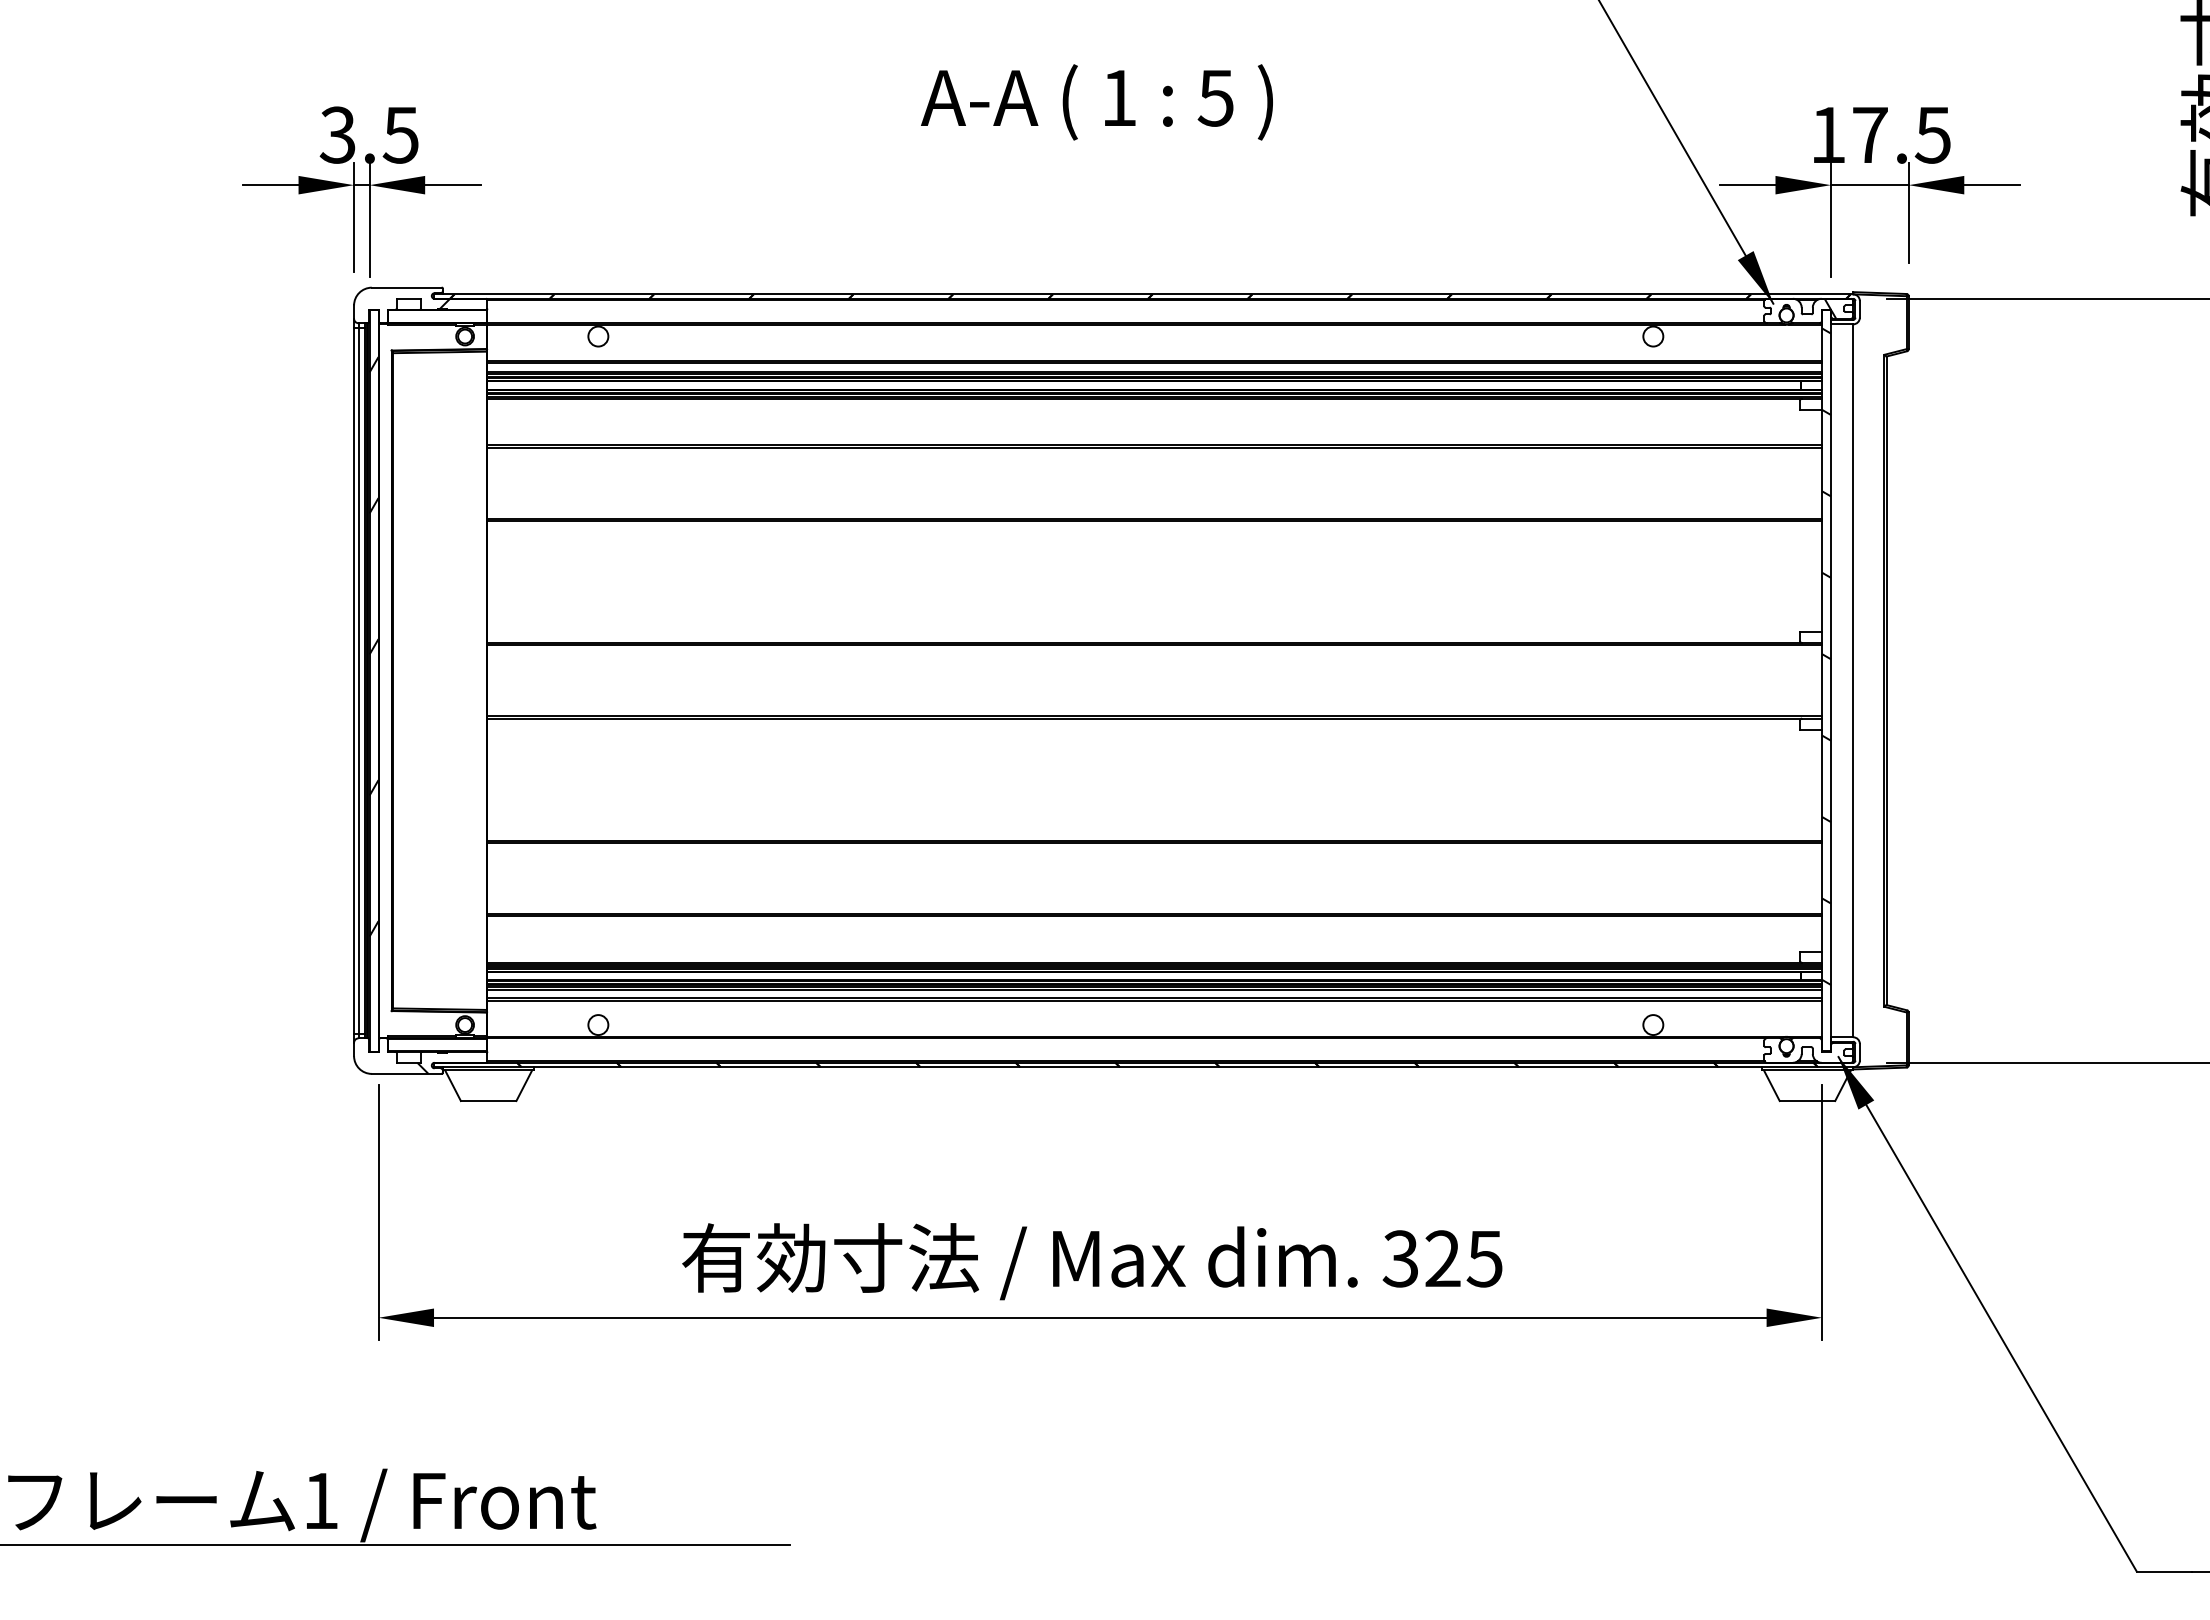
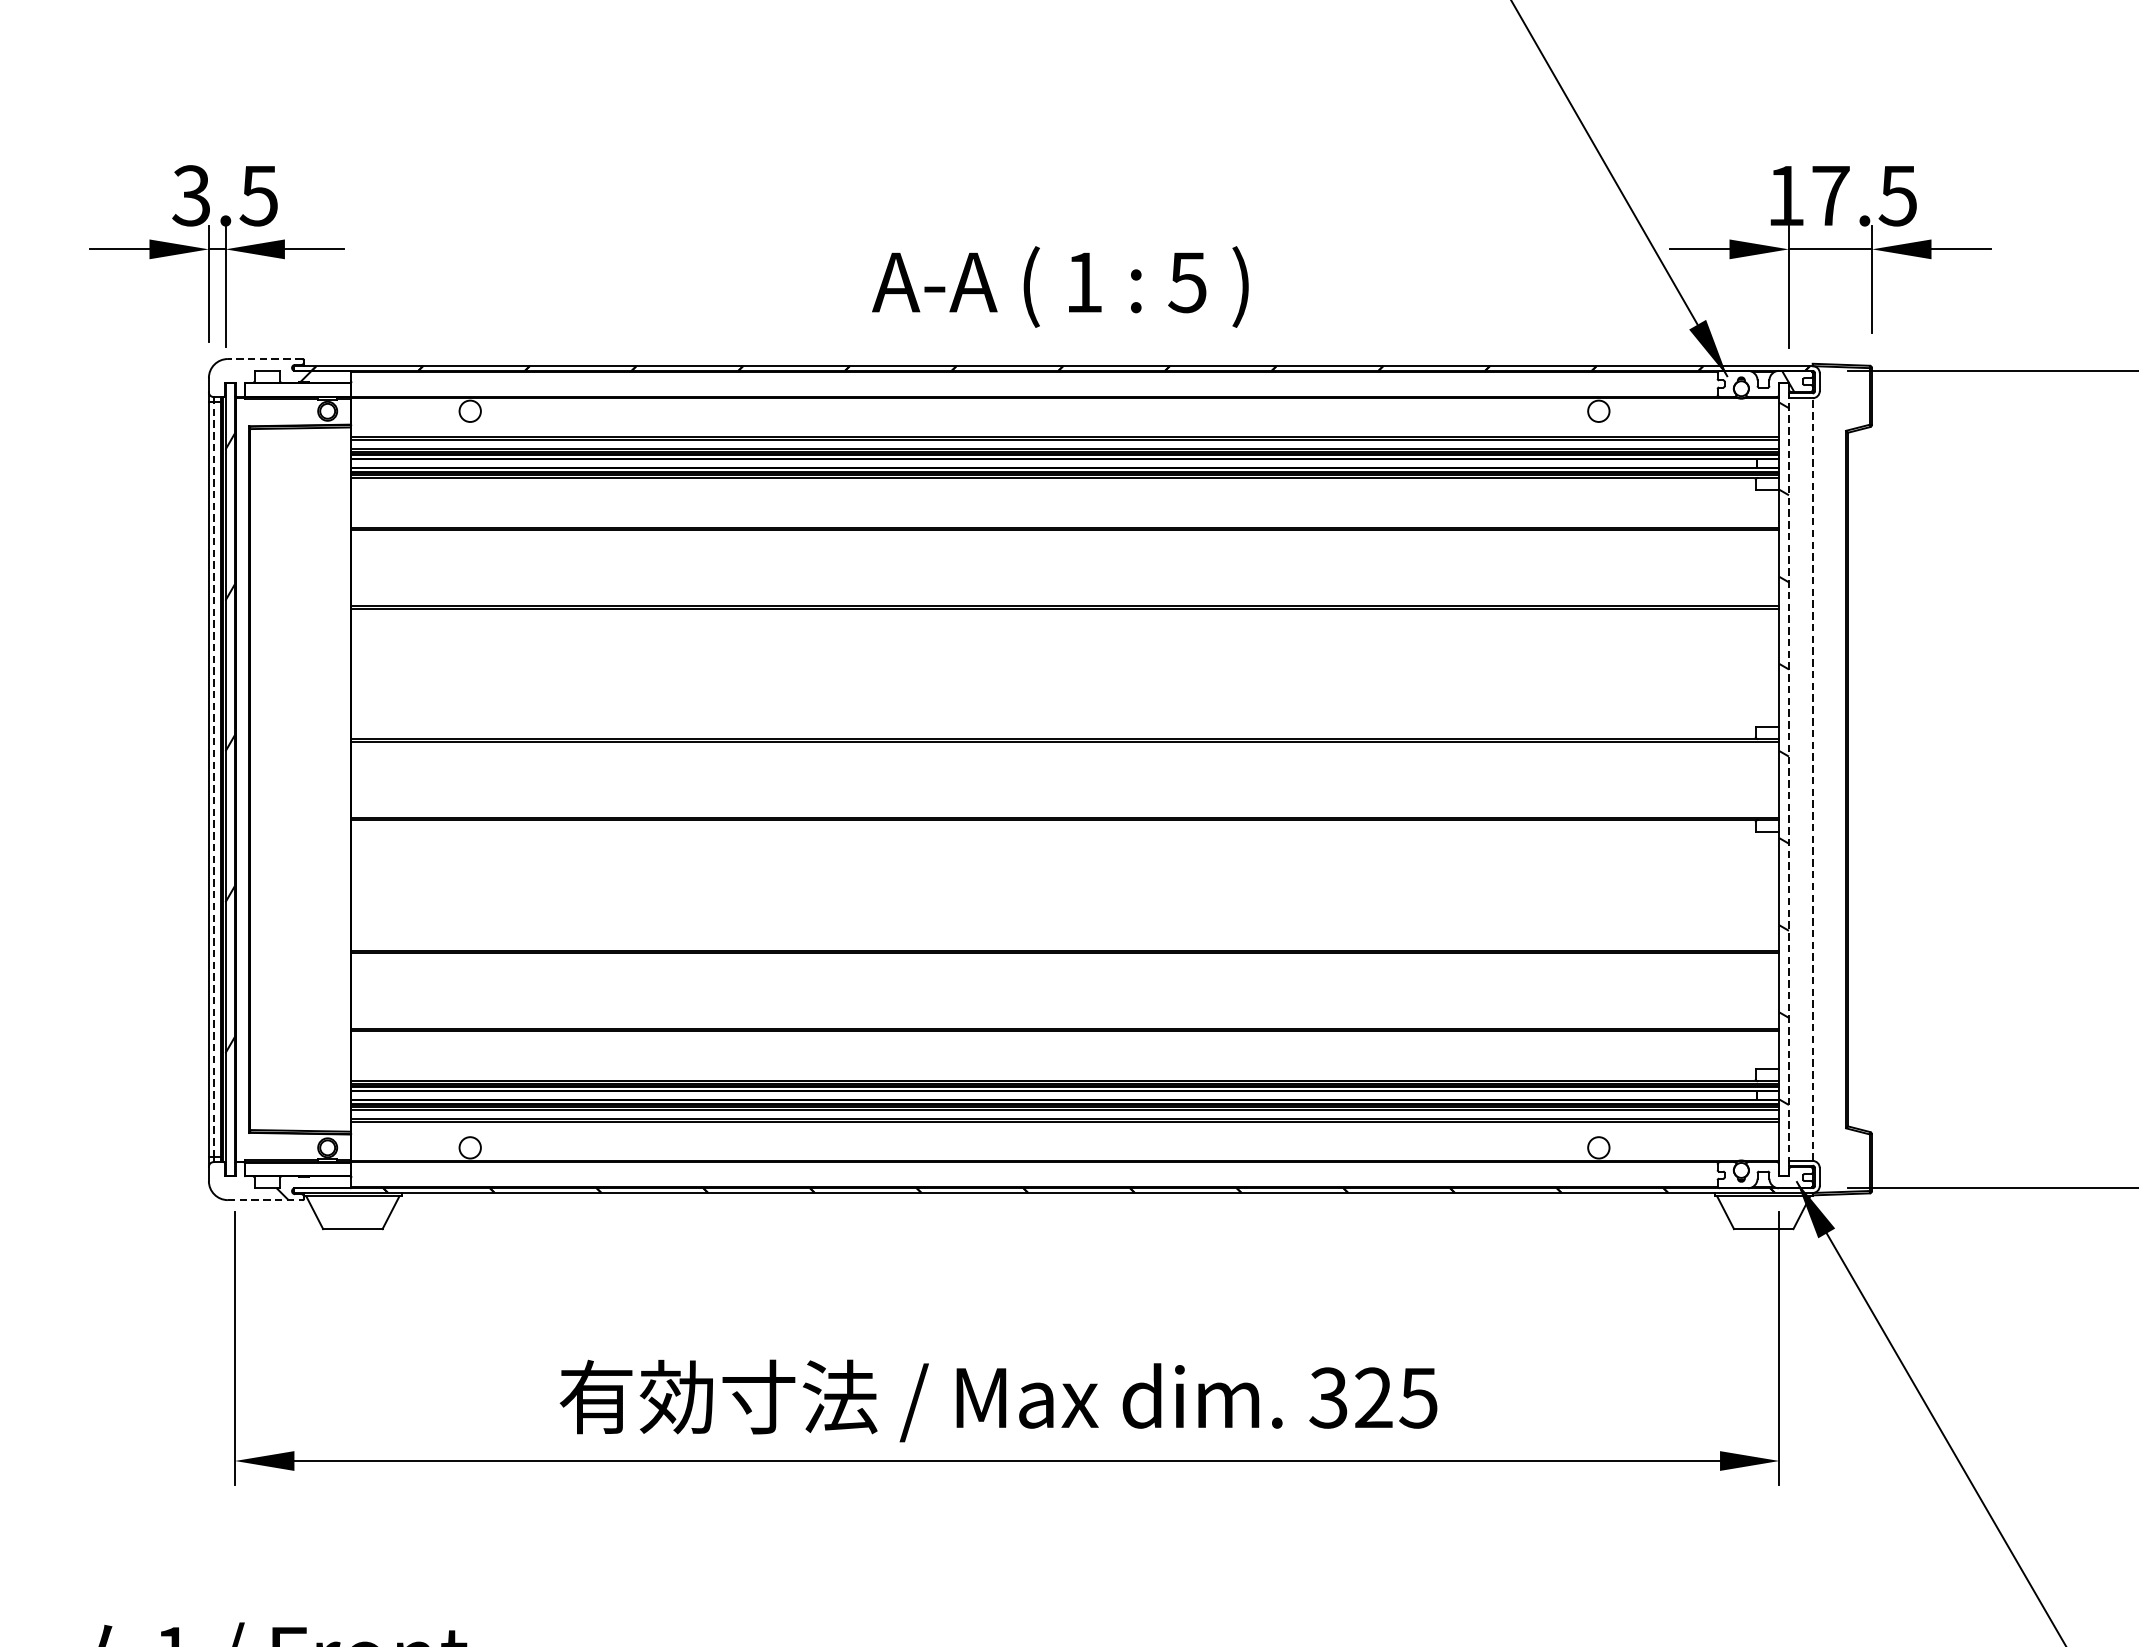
text: (1096, 102) -> (1059, 287), moved
line: (406, 287) -> (264, 358), solid -> dashed
line: (358, 680) -> (213, 779), solid -> dashed
line: (1831, 680) -> (1789, 779), solid -> dashed
line: (1853, 680) -> (1812, 779), solid -> dashed
line: (406, 1073) -> (264, 1199), solid -> dashed

